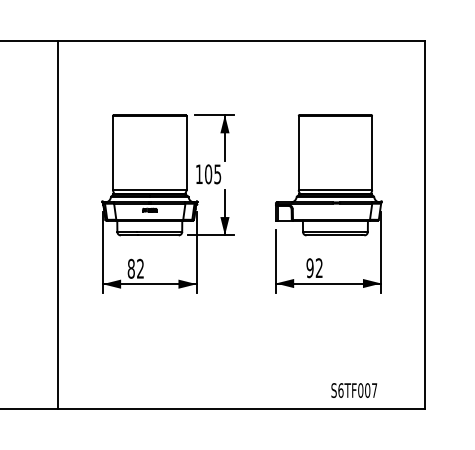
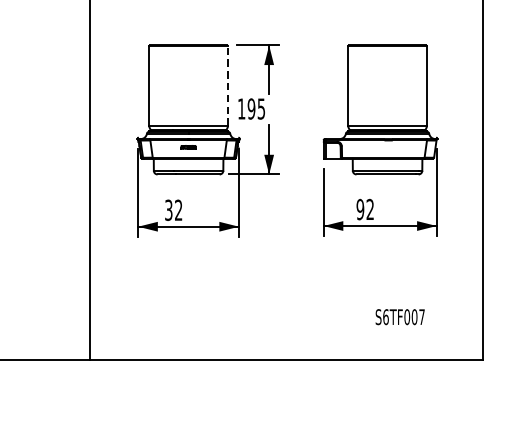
line: (186, 152) -> (227, 85), solid -> dashed
text: (208, 174) -> (251, 109), 105 -> 195
text: (130, 268) -> (167, 209), 82 -> 32
text: (354, 390) -> (400, 317), moved

